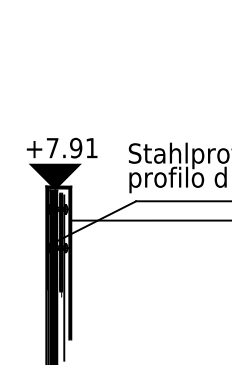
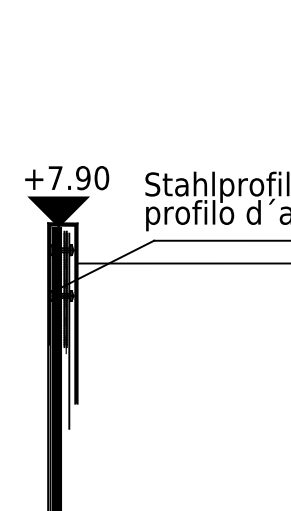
text: (91, 148) -> (101, 178), +7.91 -> +7.90

